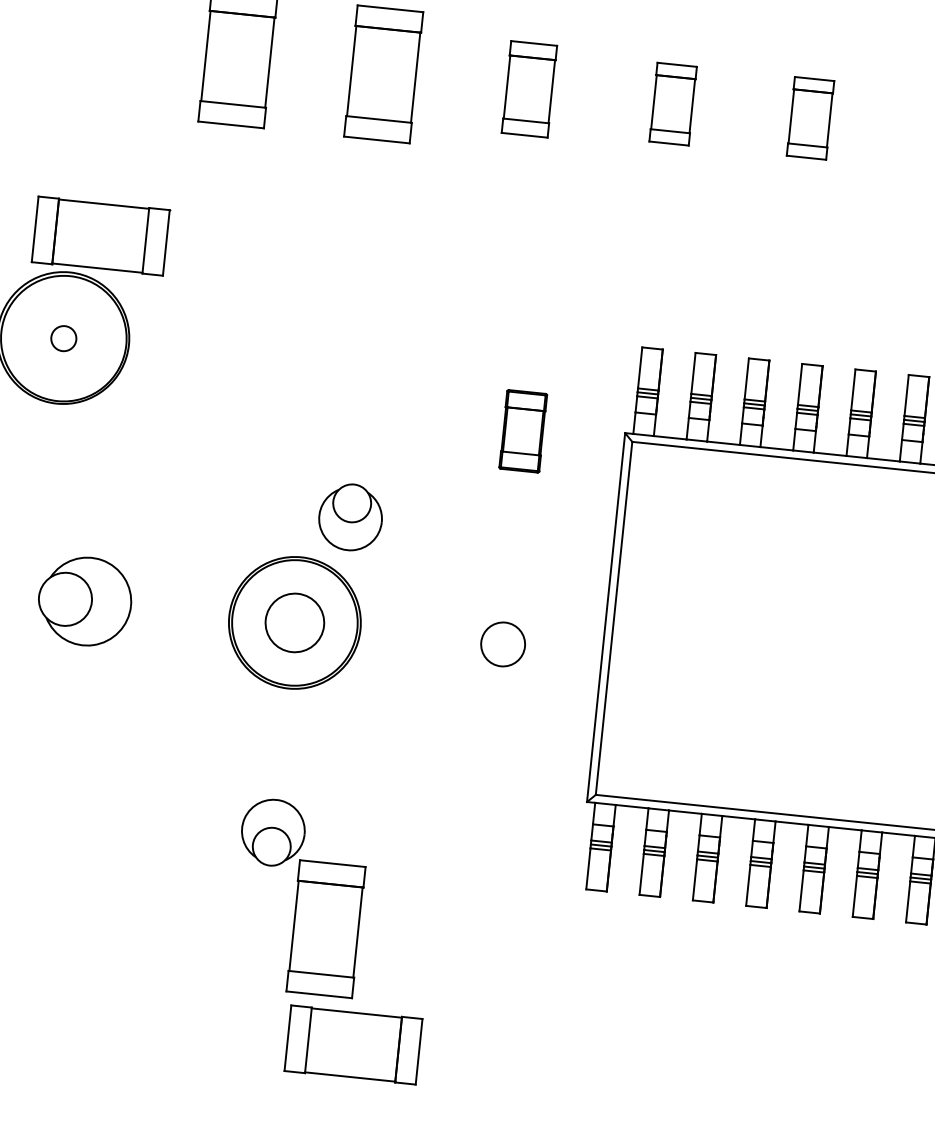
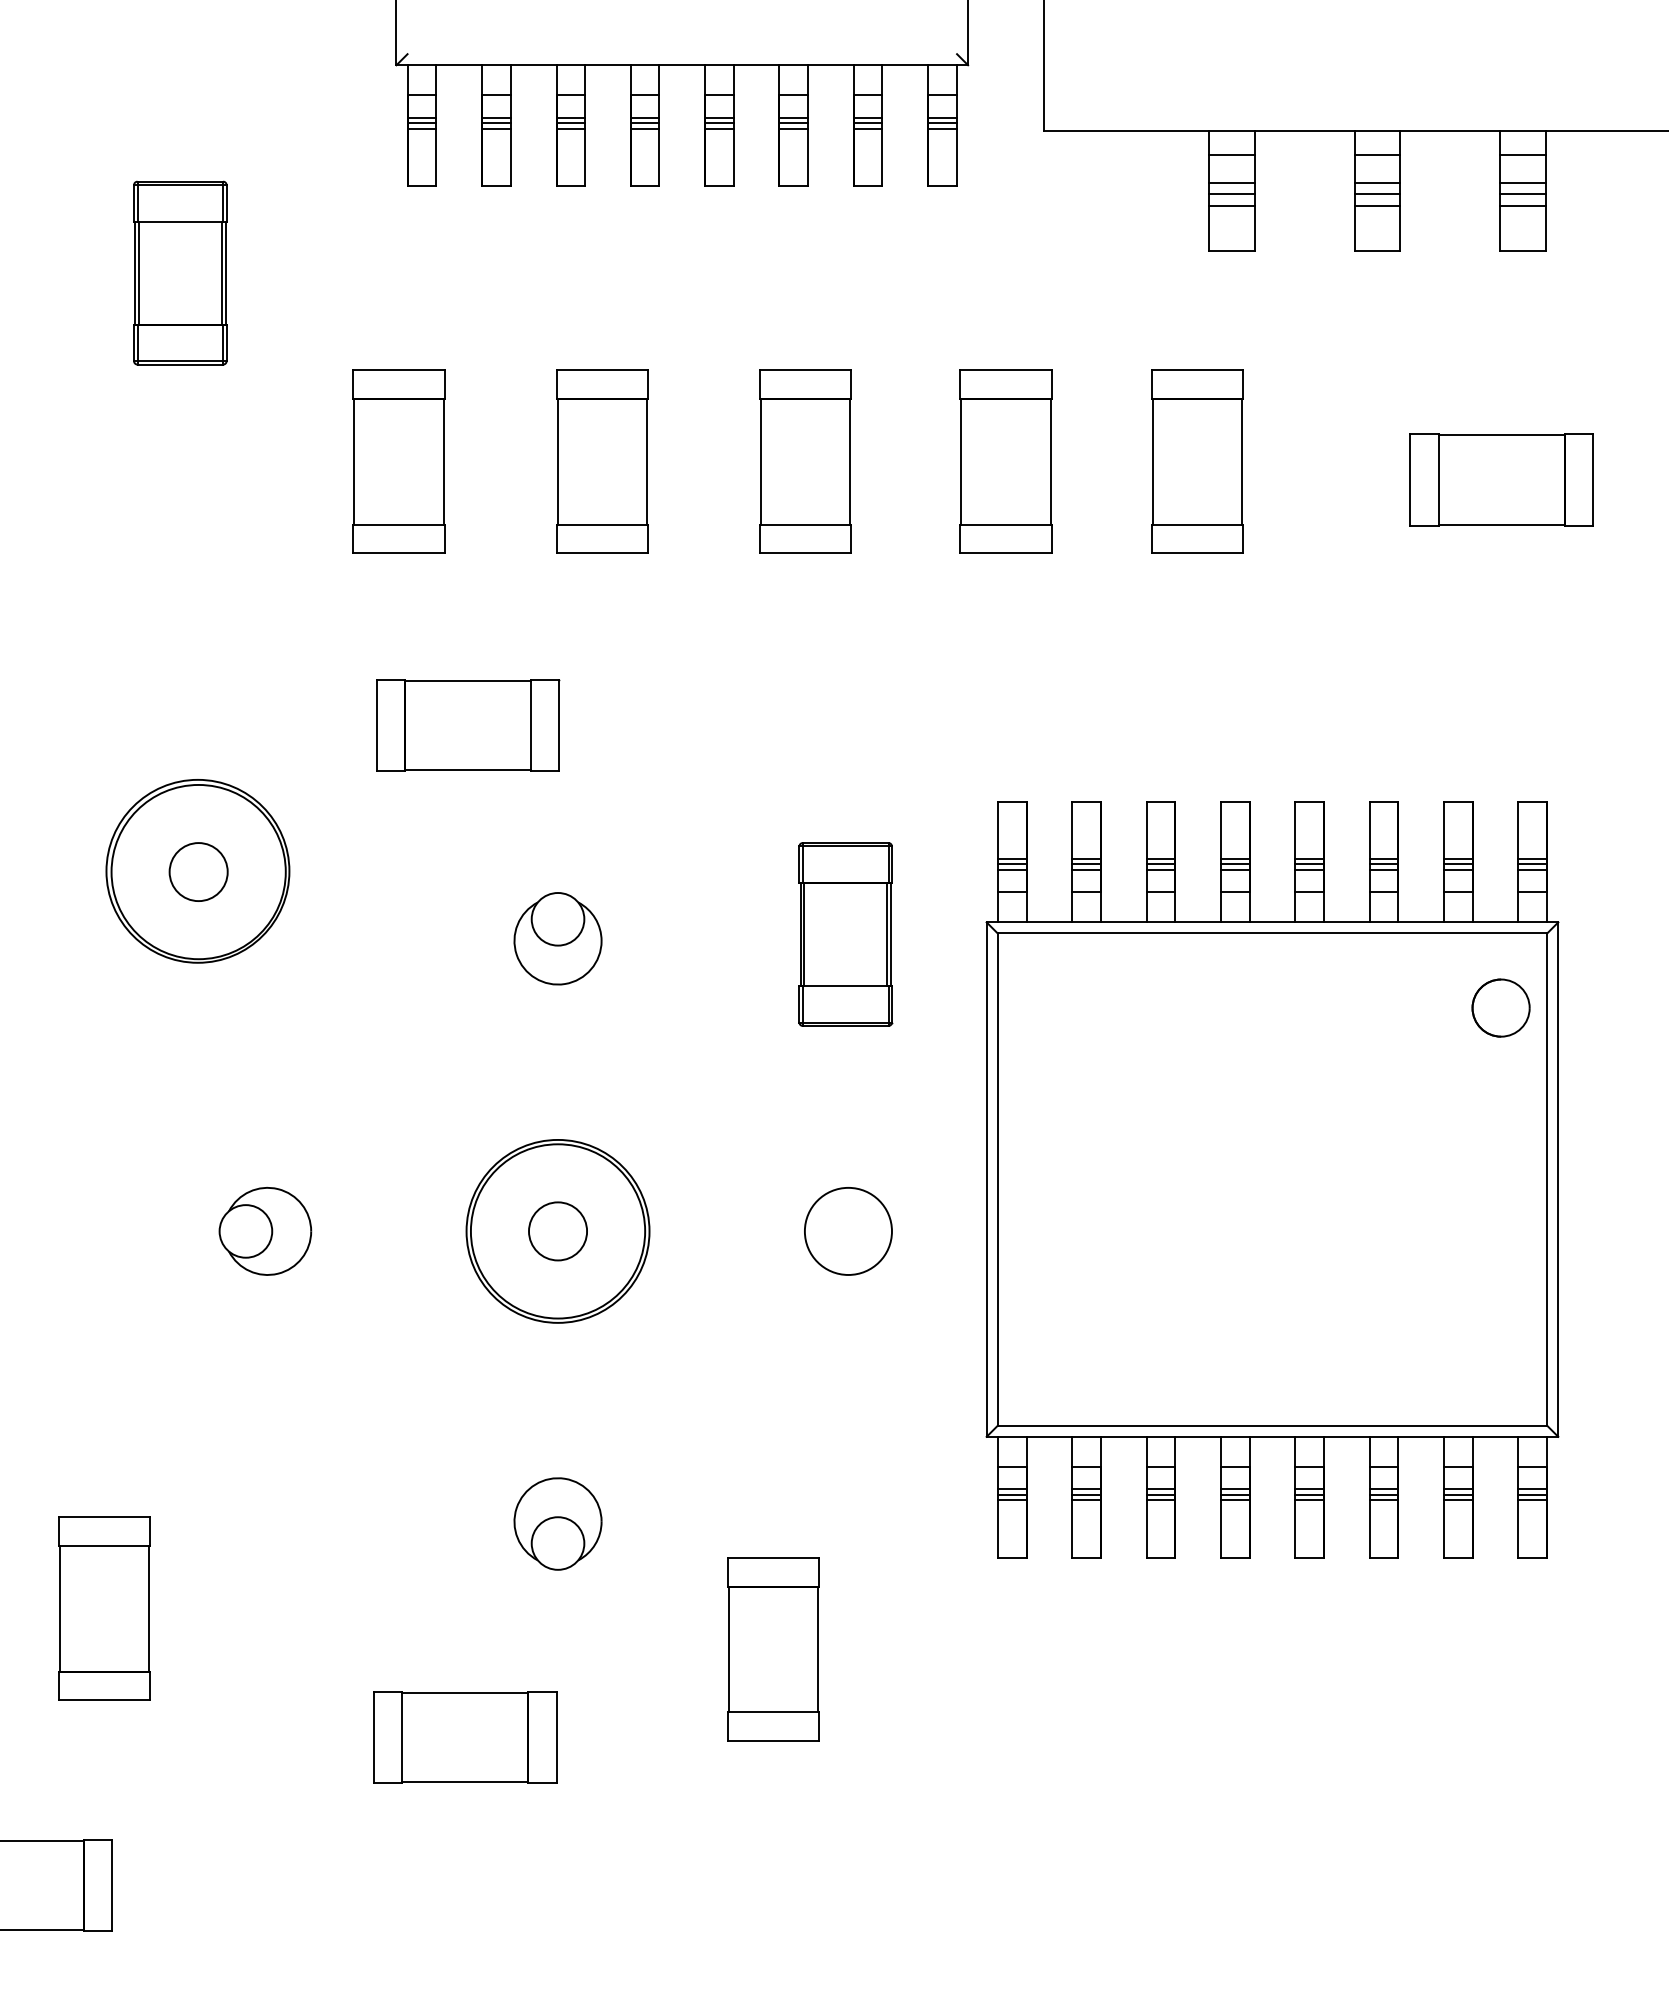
part: (529, 89) -> (805, 461), size x1.43
part: (672, 104) -> (1005, 461), size x1.67
part: (810, 118) -> (1197, 461), size x1.67
part: (101, 236) -> (468, 725), moved
circle: (63, 338) -> (198, 872), size x1.67
part: (523, 431) -> (845, 934), size x1.67
part: (350, 517) -> (557, 938), moved
part: (85, 600) -> (265, 1230), size x0.71
circle: (295, 623) -> (558, 1231), size x0.71
circle: (502, 643) -> (847, 1230), size x1.43
part: (325, 929) -> (773, 1649), moved
part: (353, 1045) -> (465, 1737), moved

